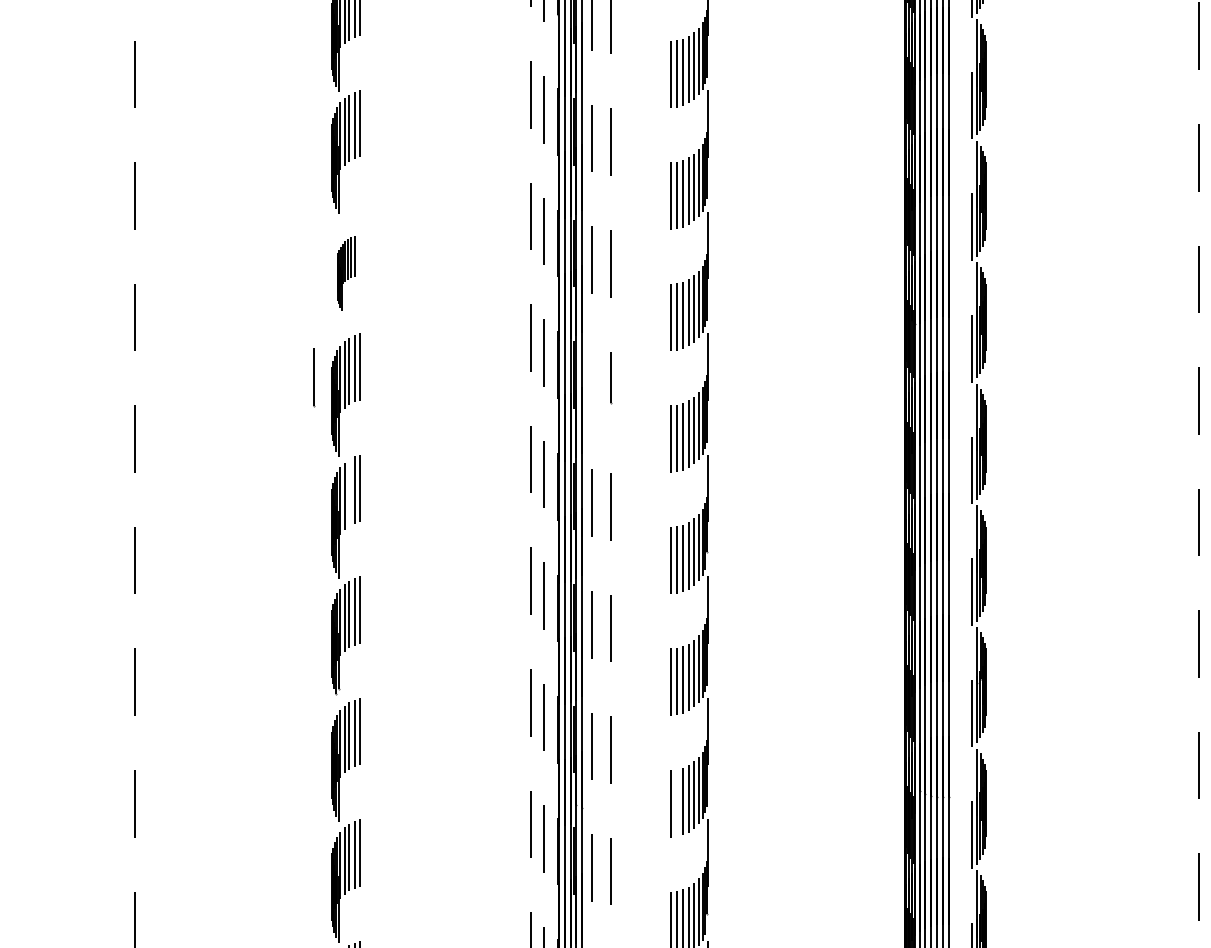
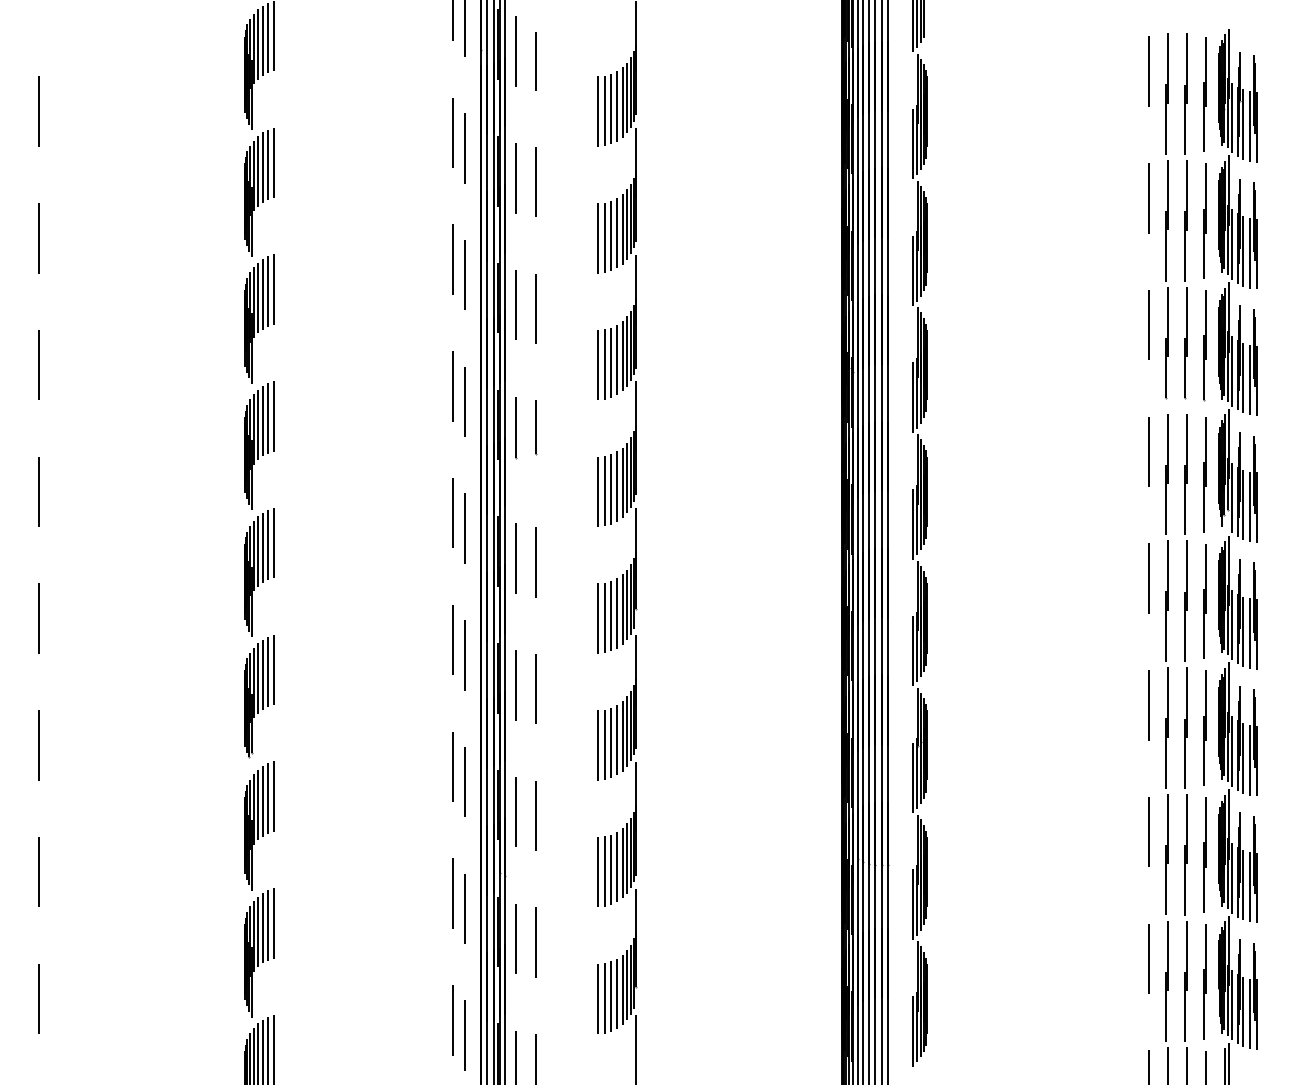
part: (346, 273) -> (259, 318), size x1.67
line: (314, 378) -> (516, 428), moved
line: (349, 492) -> (262, 547), added
line: (676, 803) -> (604, 871), added

